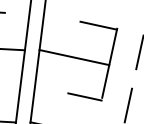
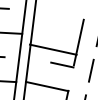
line: (98, 25) -> (71, 17), removed
line: (74, 57) -> (53, 49), moved

